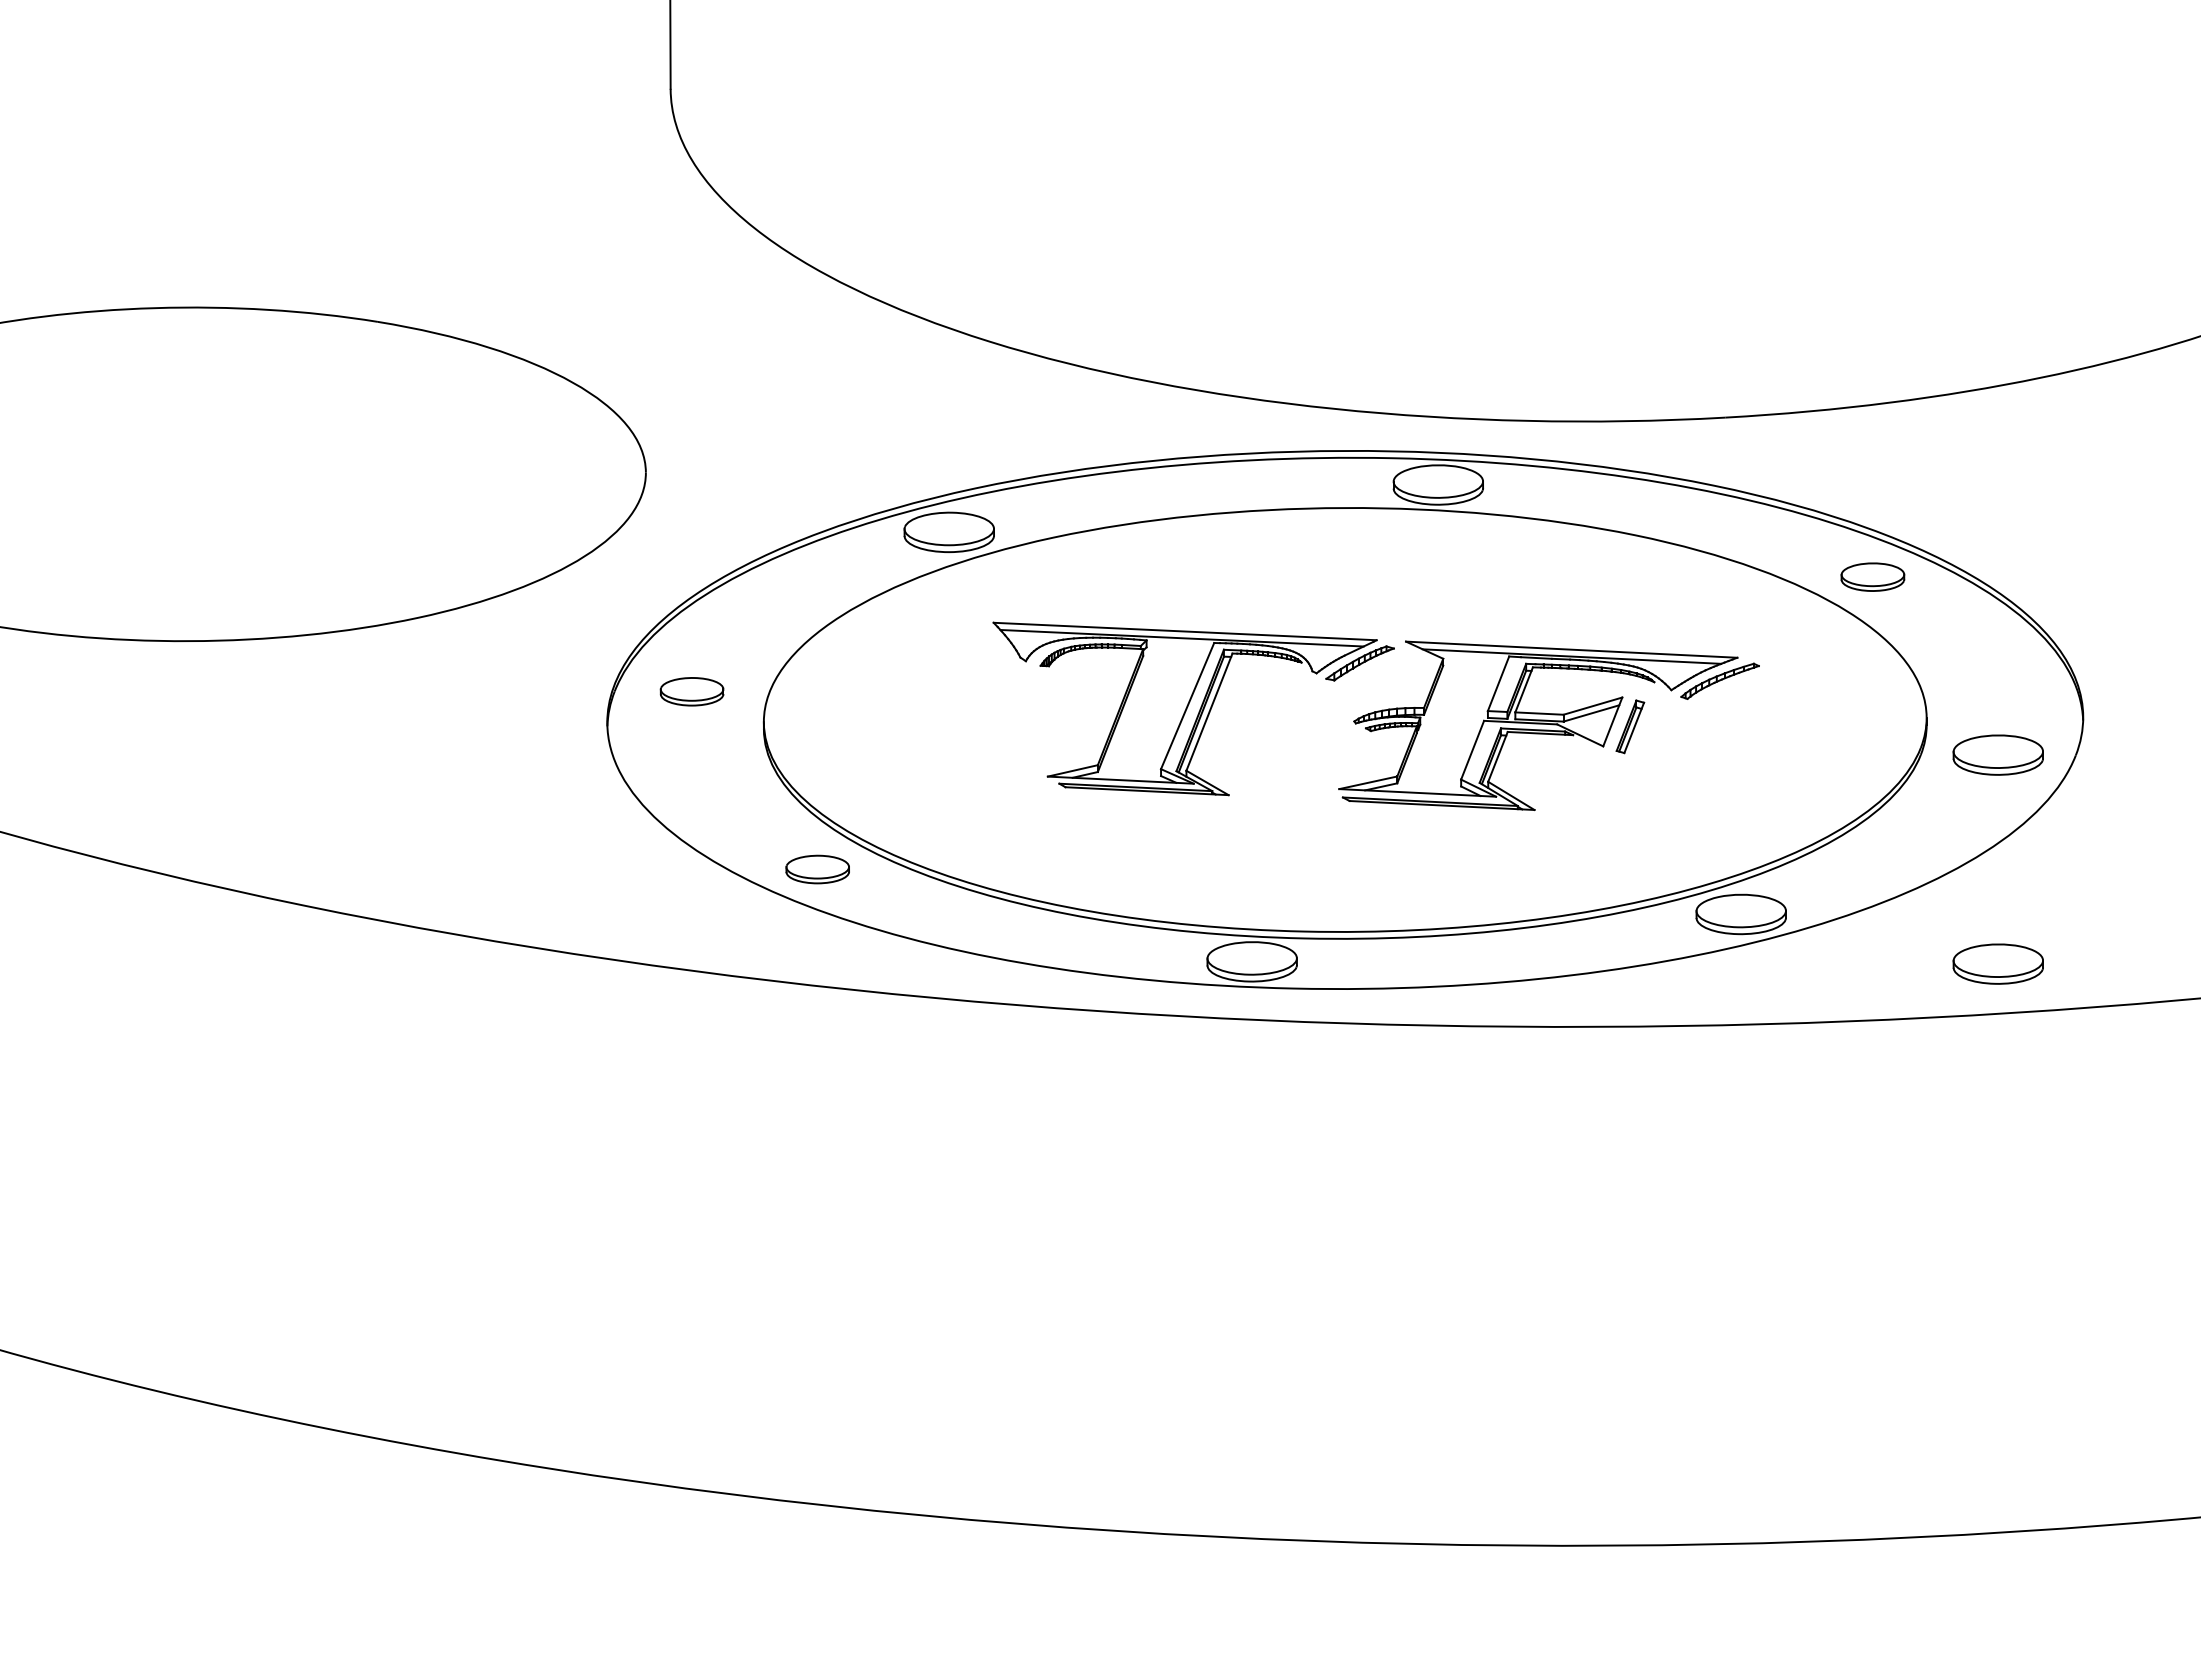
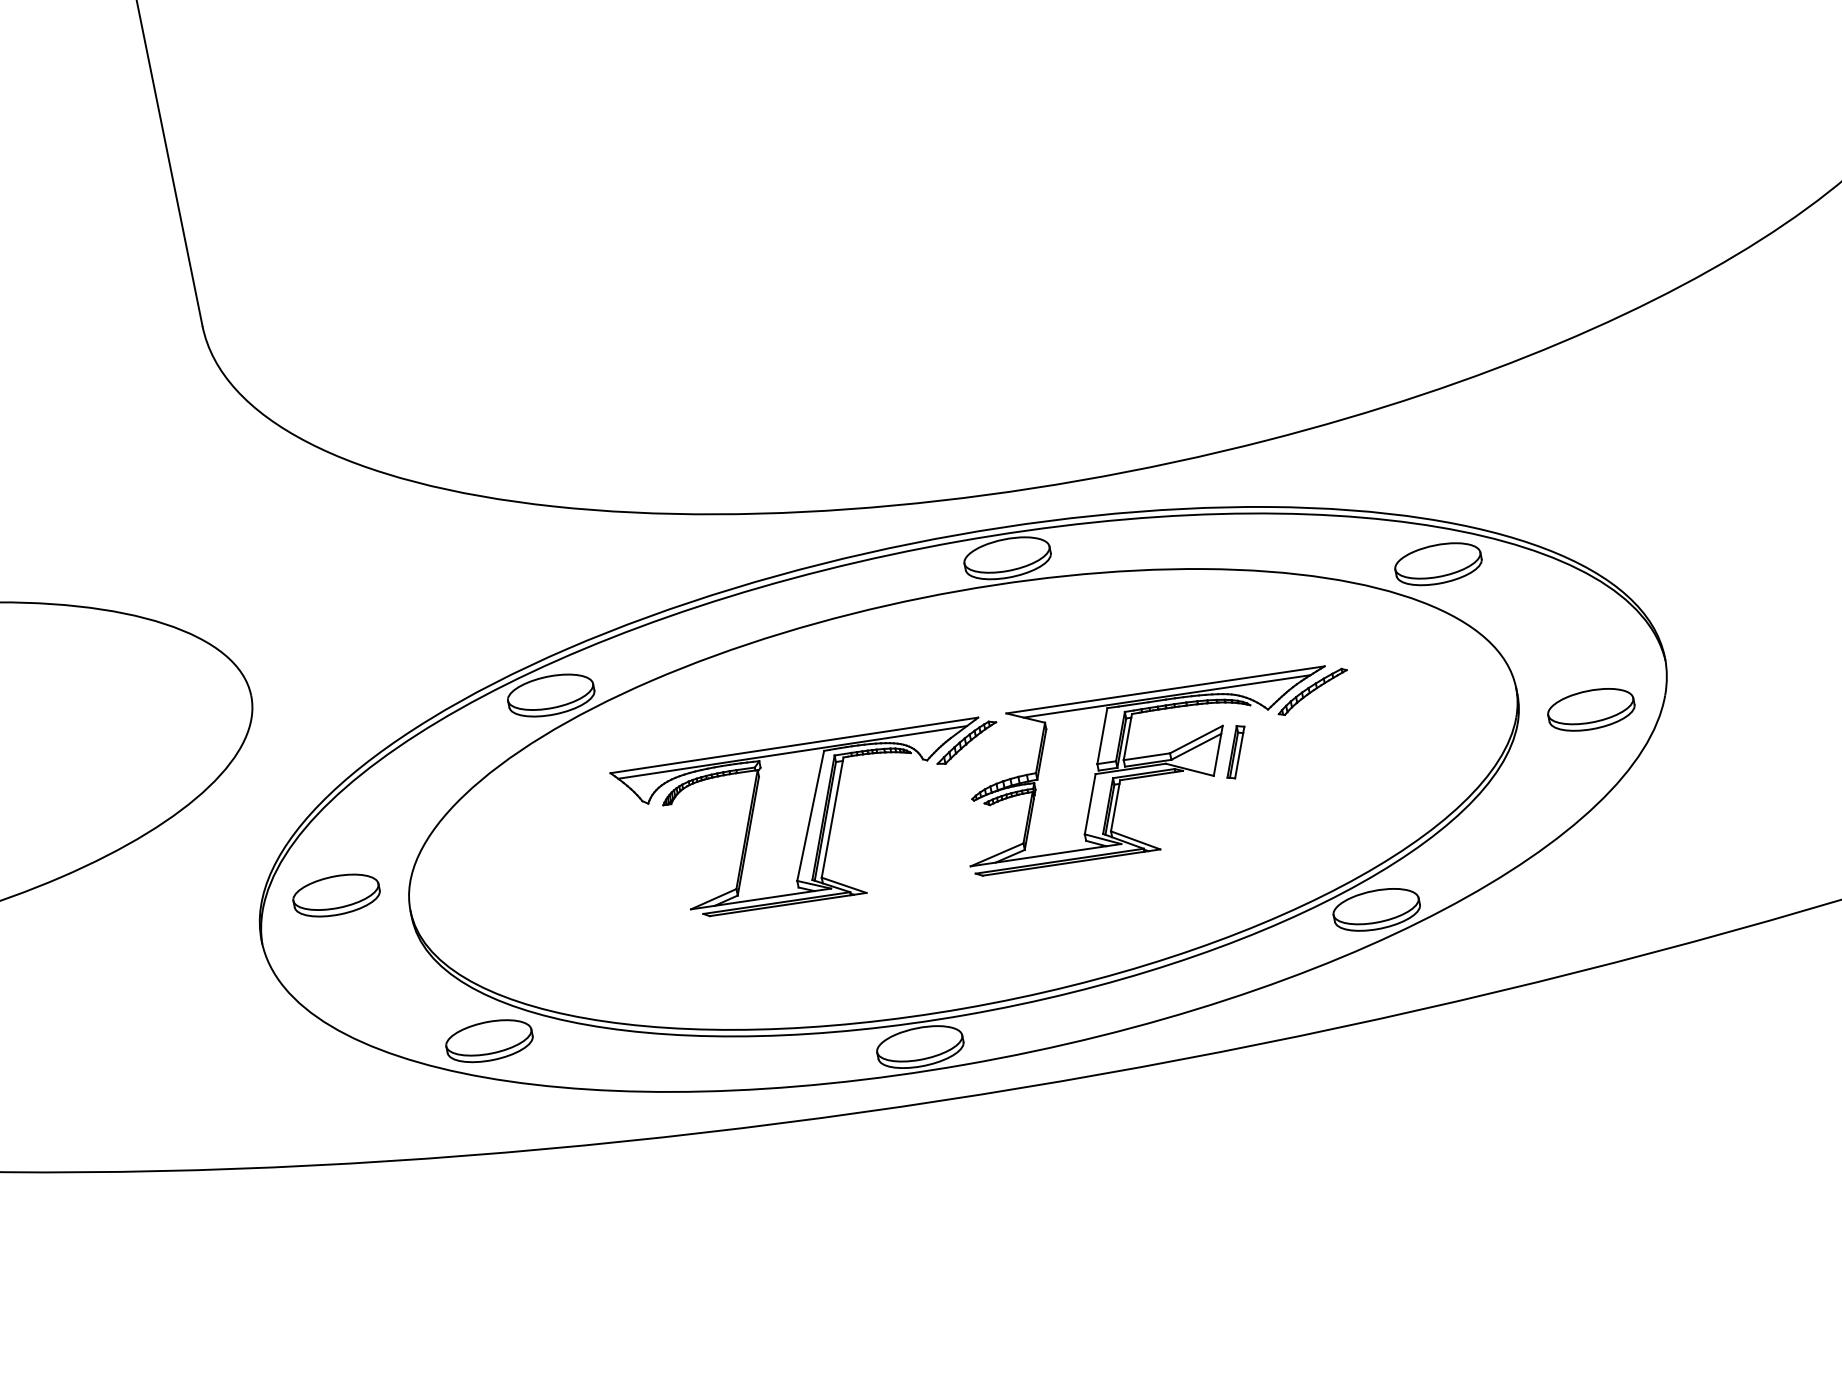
part: (1872, 576) -> (1437, 563), size x1.43
part: (691, 691) -> (335, 895), size x1.43
part: (817, 869) -> (489, 1041), size x1.43
part: (1997, 963) -> (1629, 908), removed

